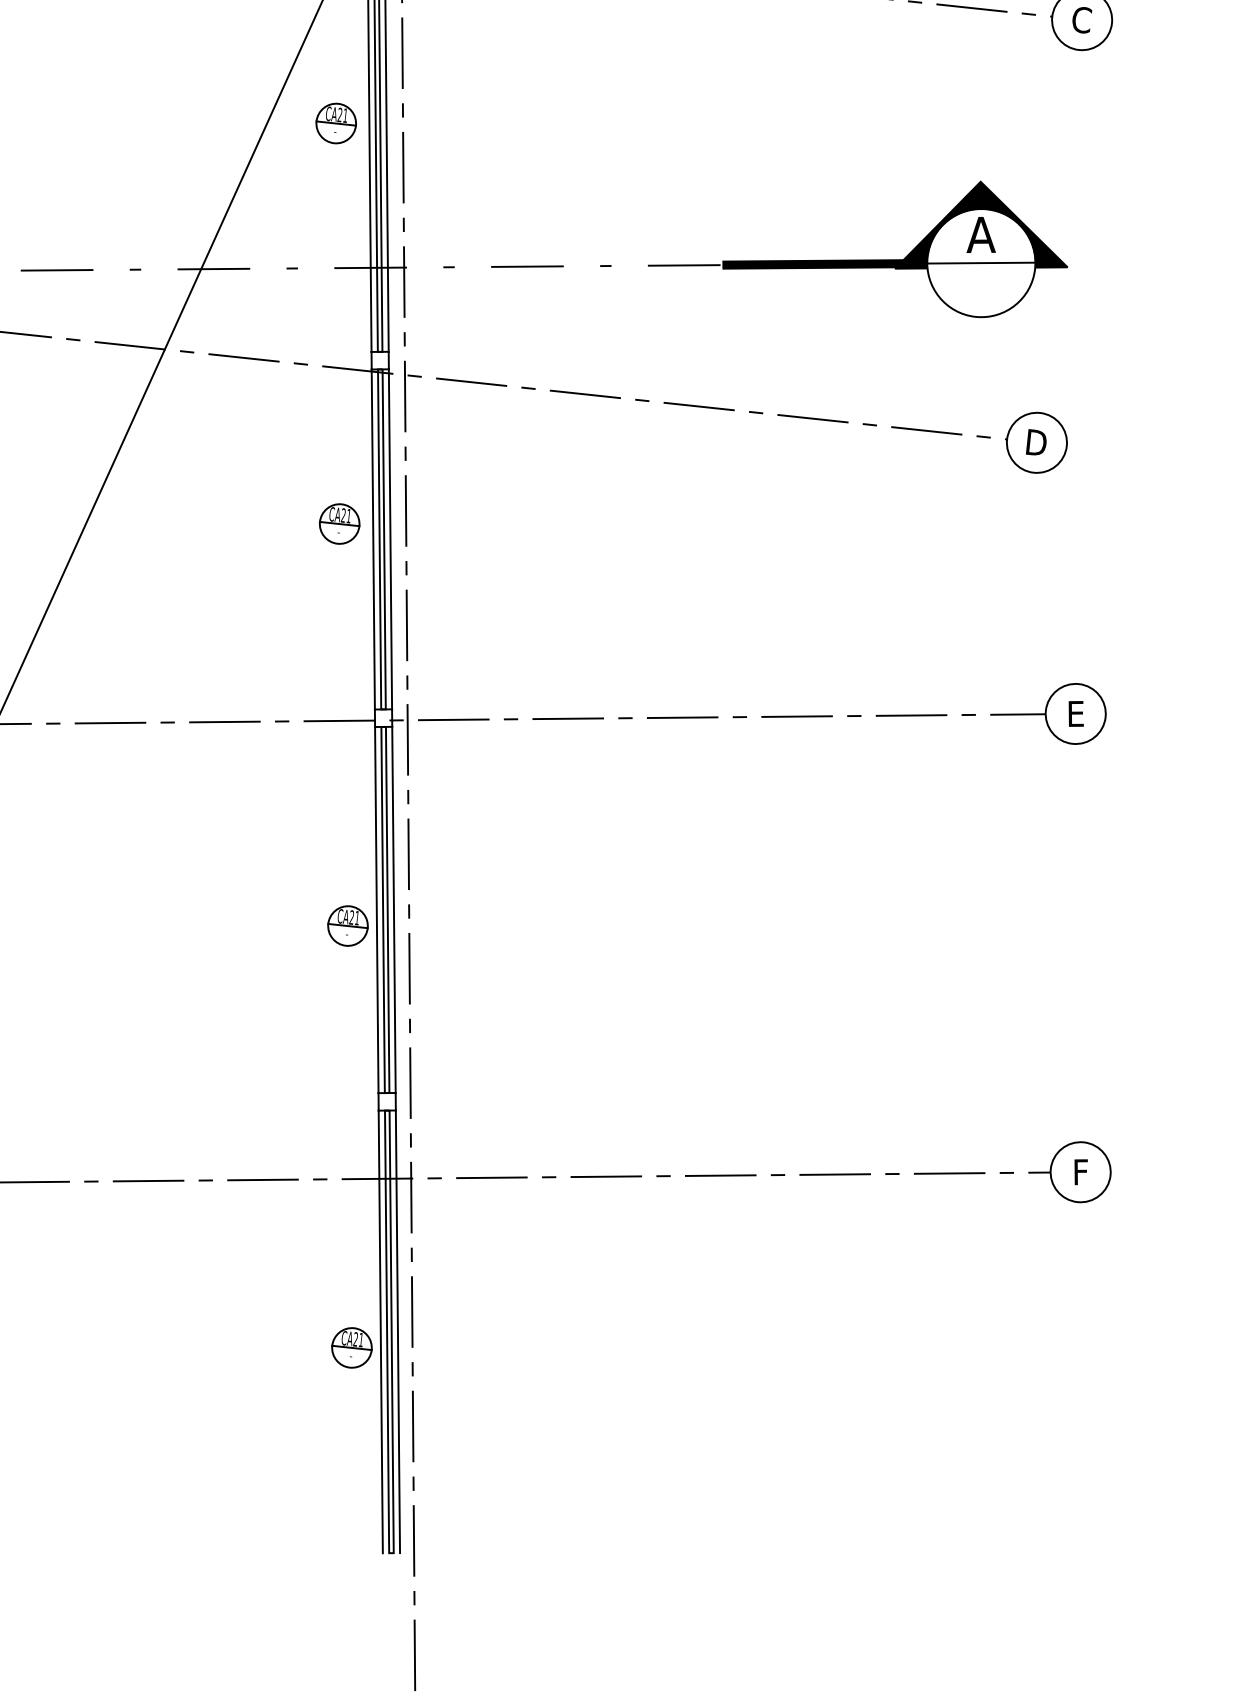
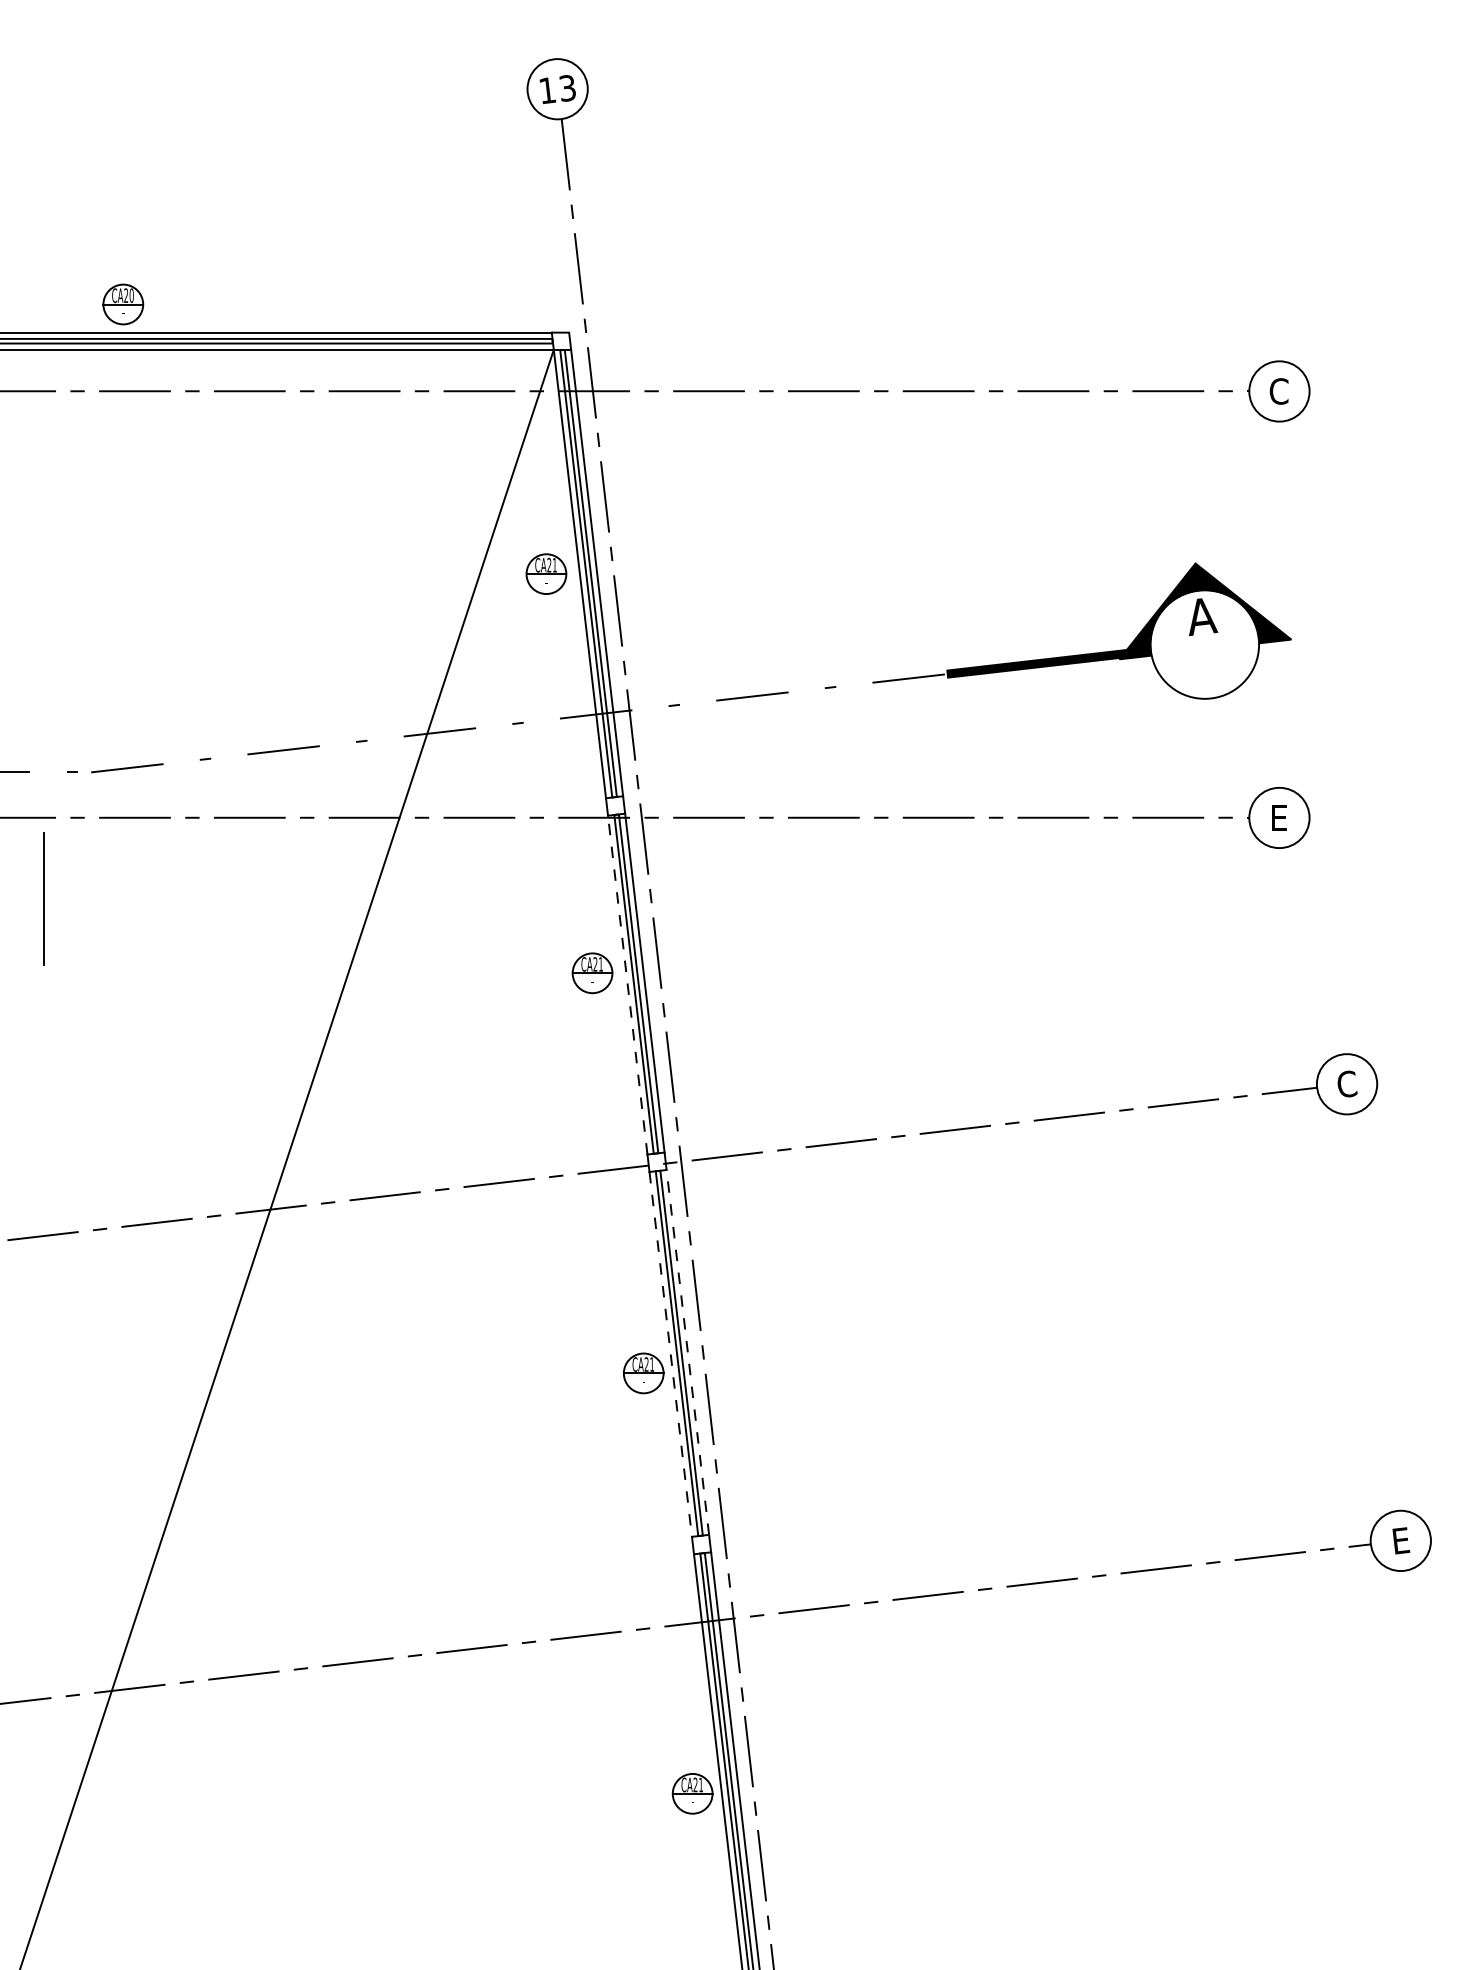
line: (981, 262) -> (1204, 644), removed
text: (1037, 442) -> (1279, 817), D -> E
line: (373, 539) -> (627, 985), solid -> dashed
text: (1076, 713) -> (1347, 1083), E -> C
line: (393, 909) -> (687, 1352), solid -> dashed
line: (376, 910) -> (670, 1354), solid -> dashed
text: (1081, 1171) -> (1401, 1540), F -> E

